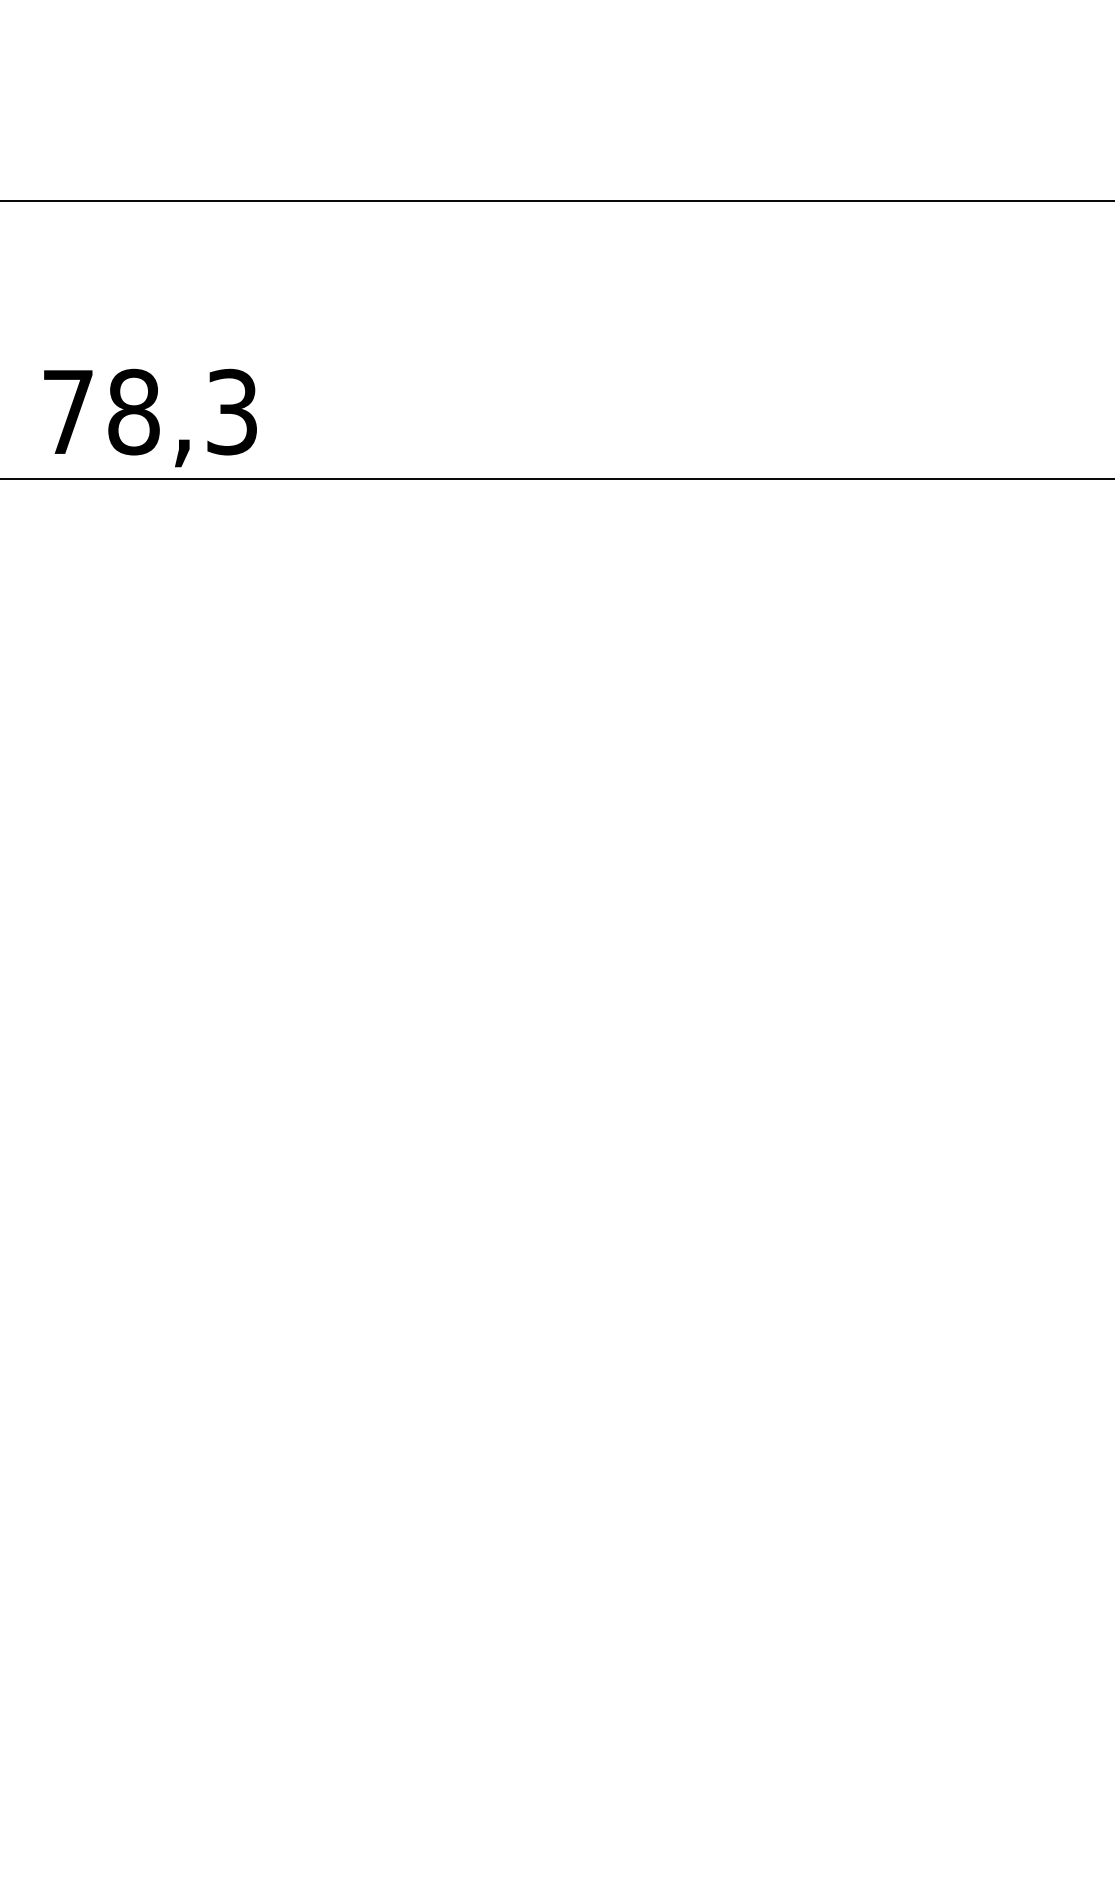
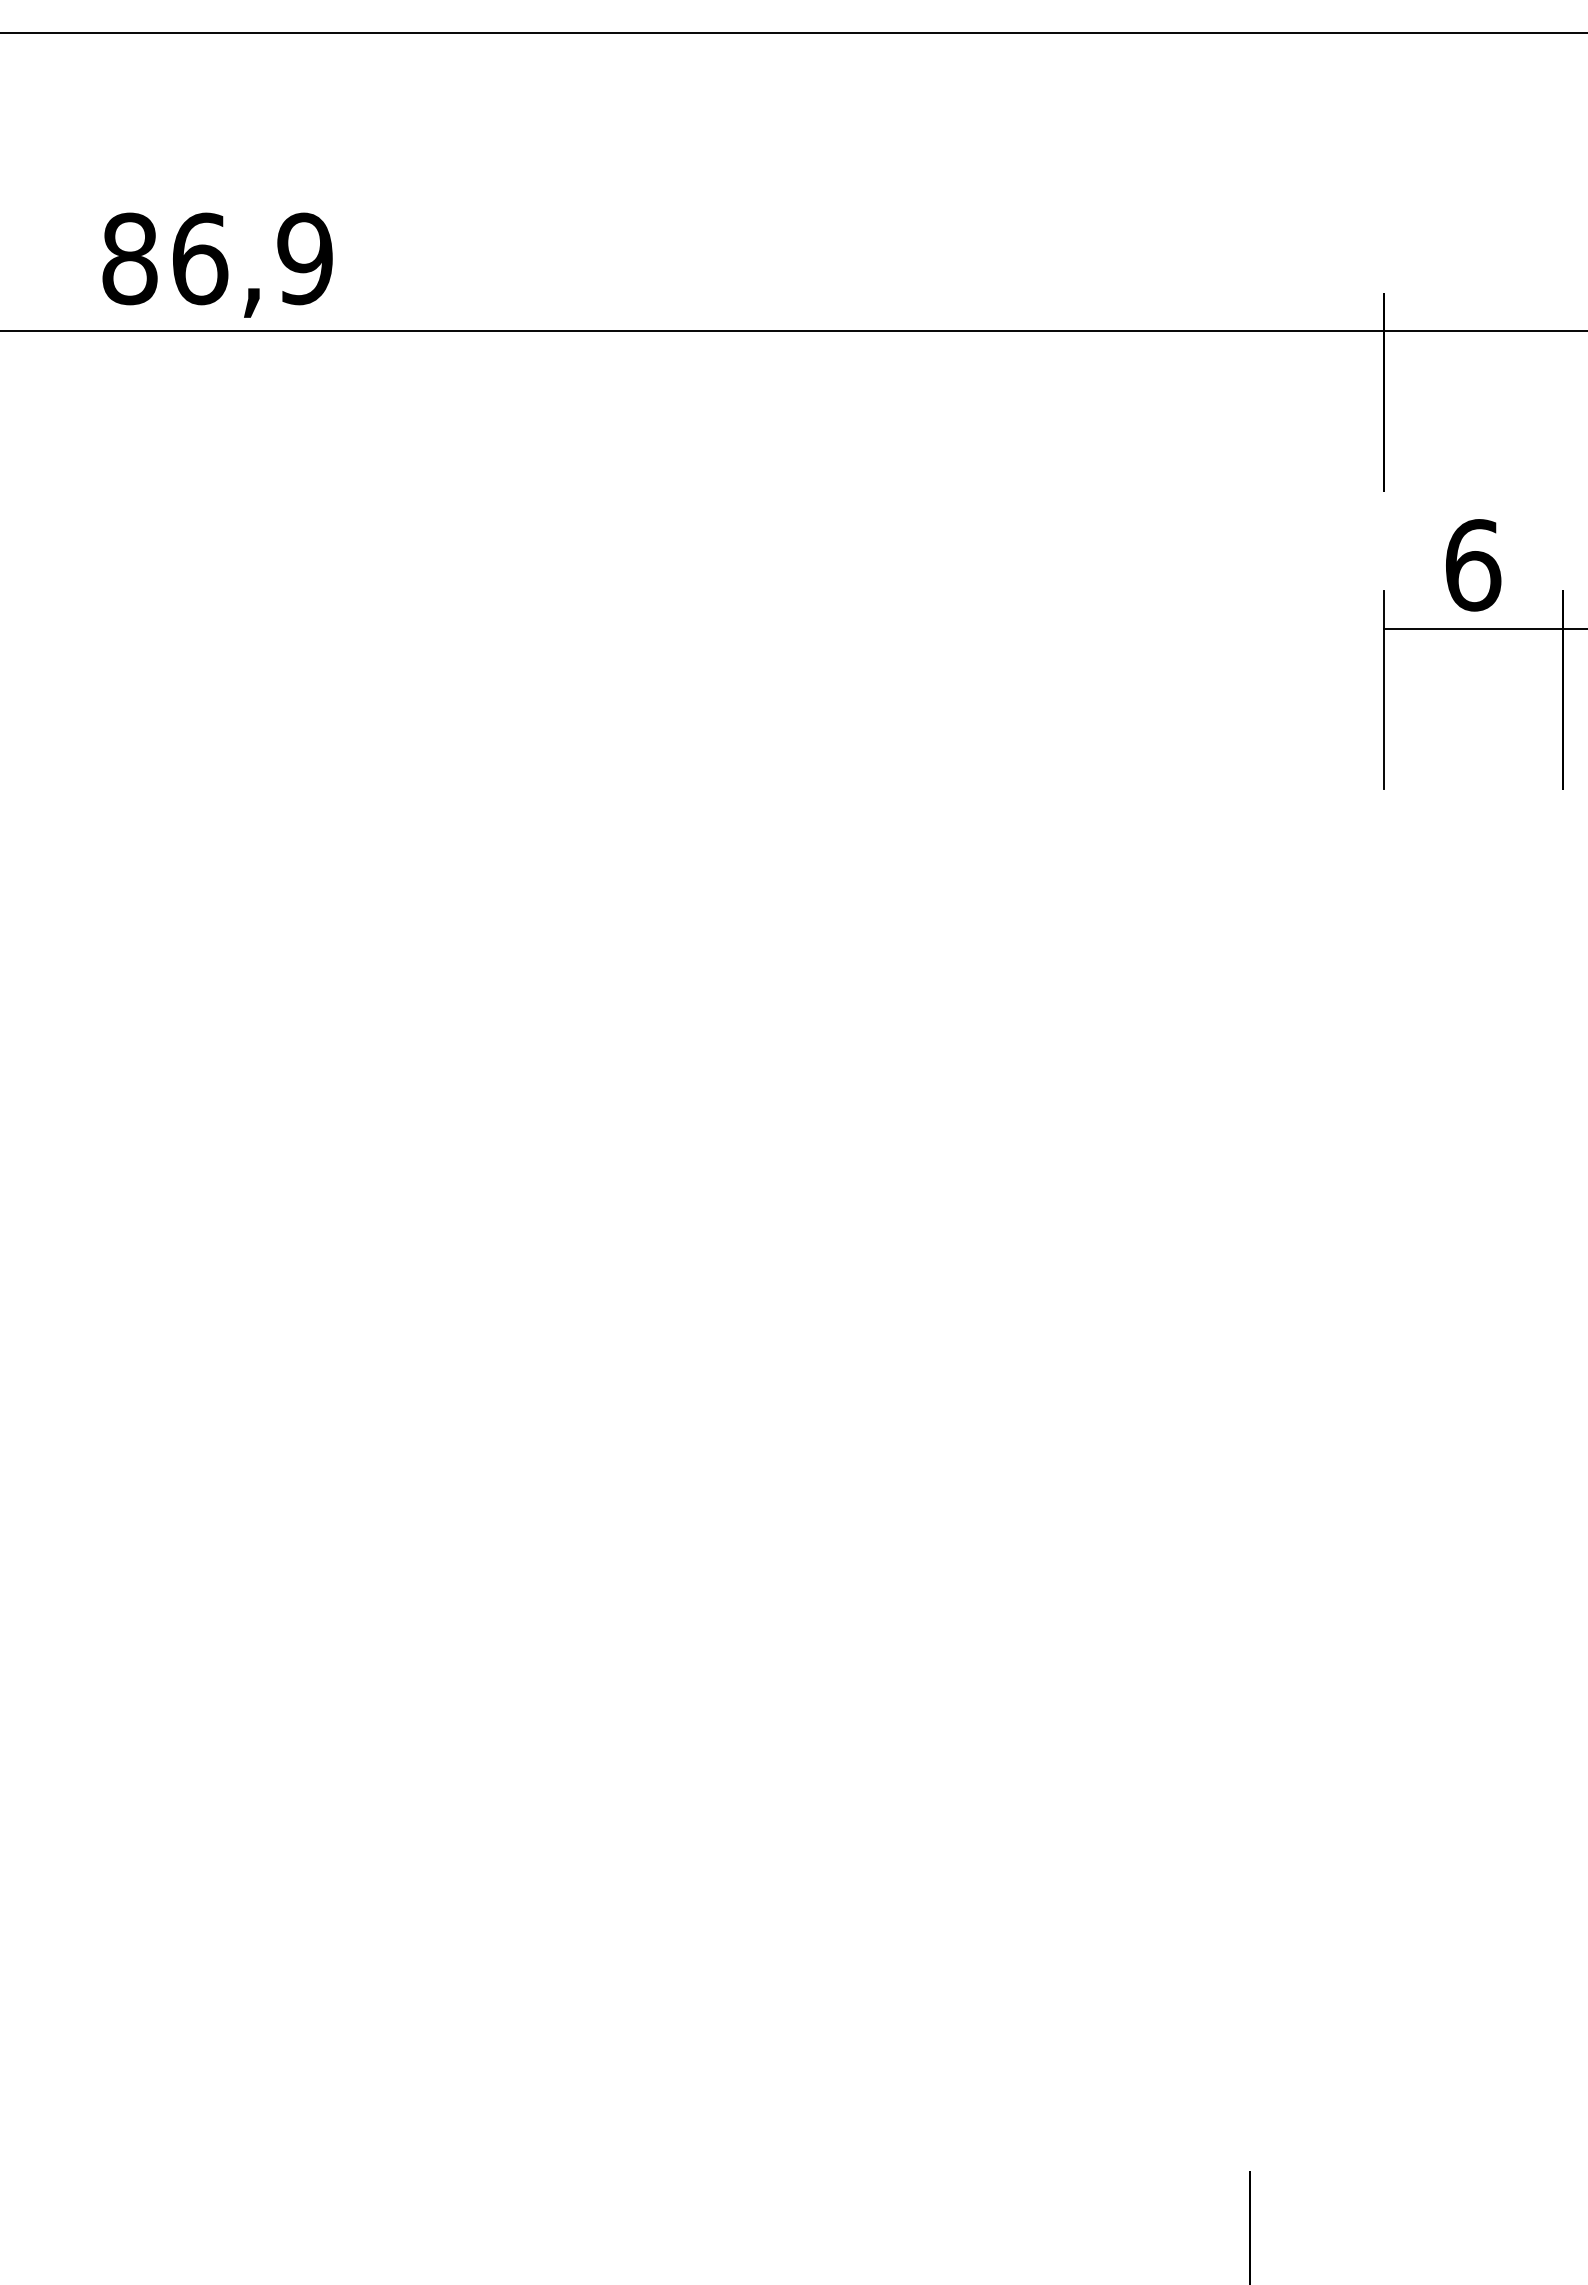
text: (150, 411) -> (217, 258), 78,3 -> 86,9

